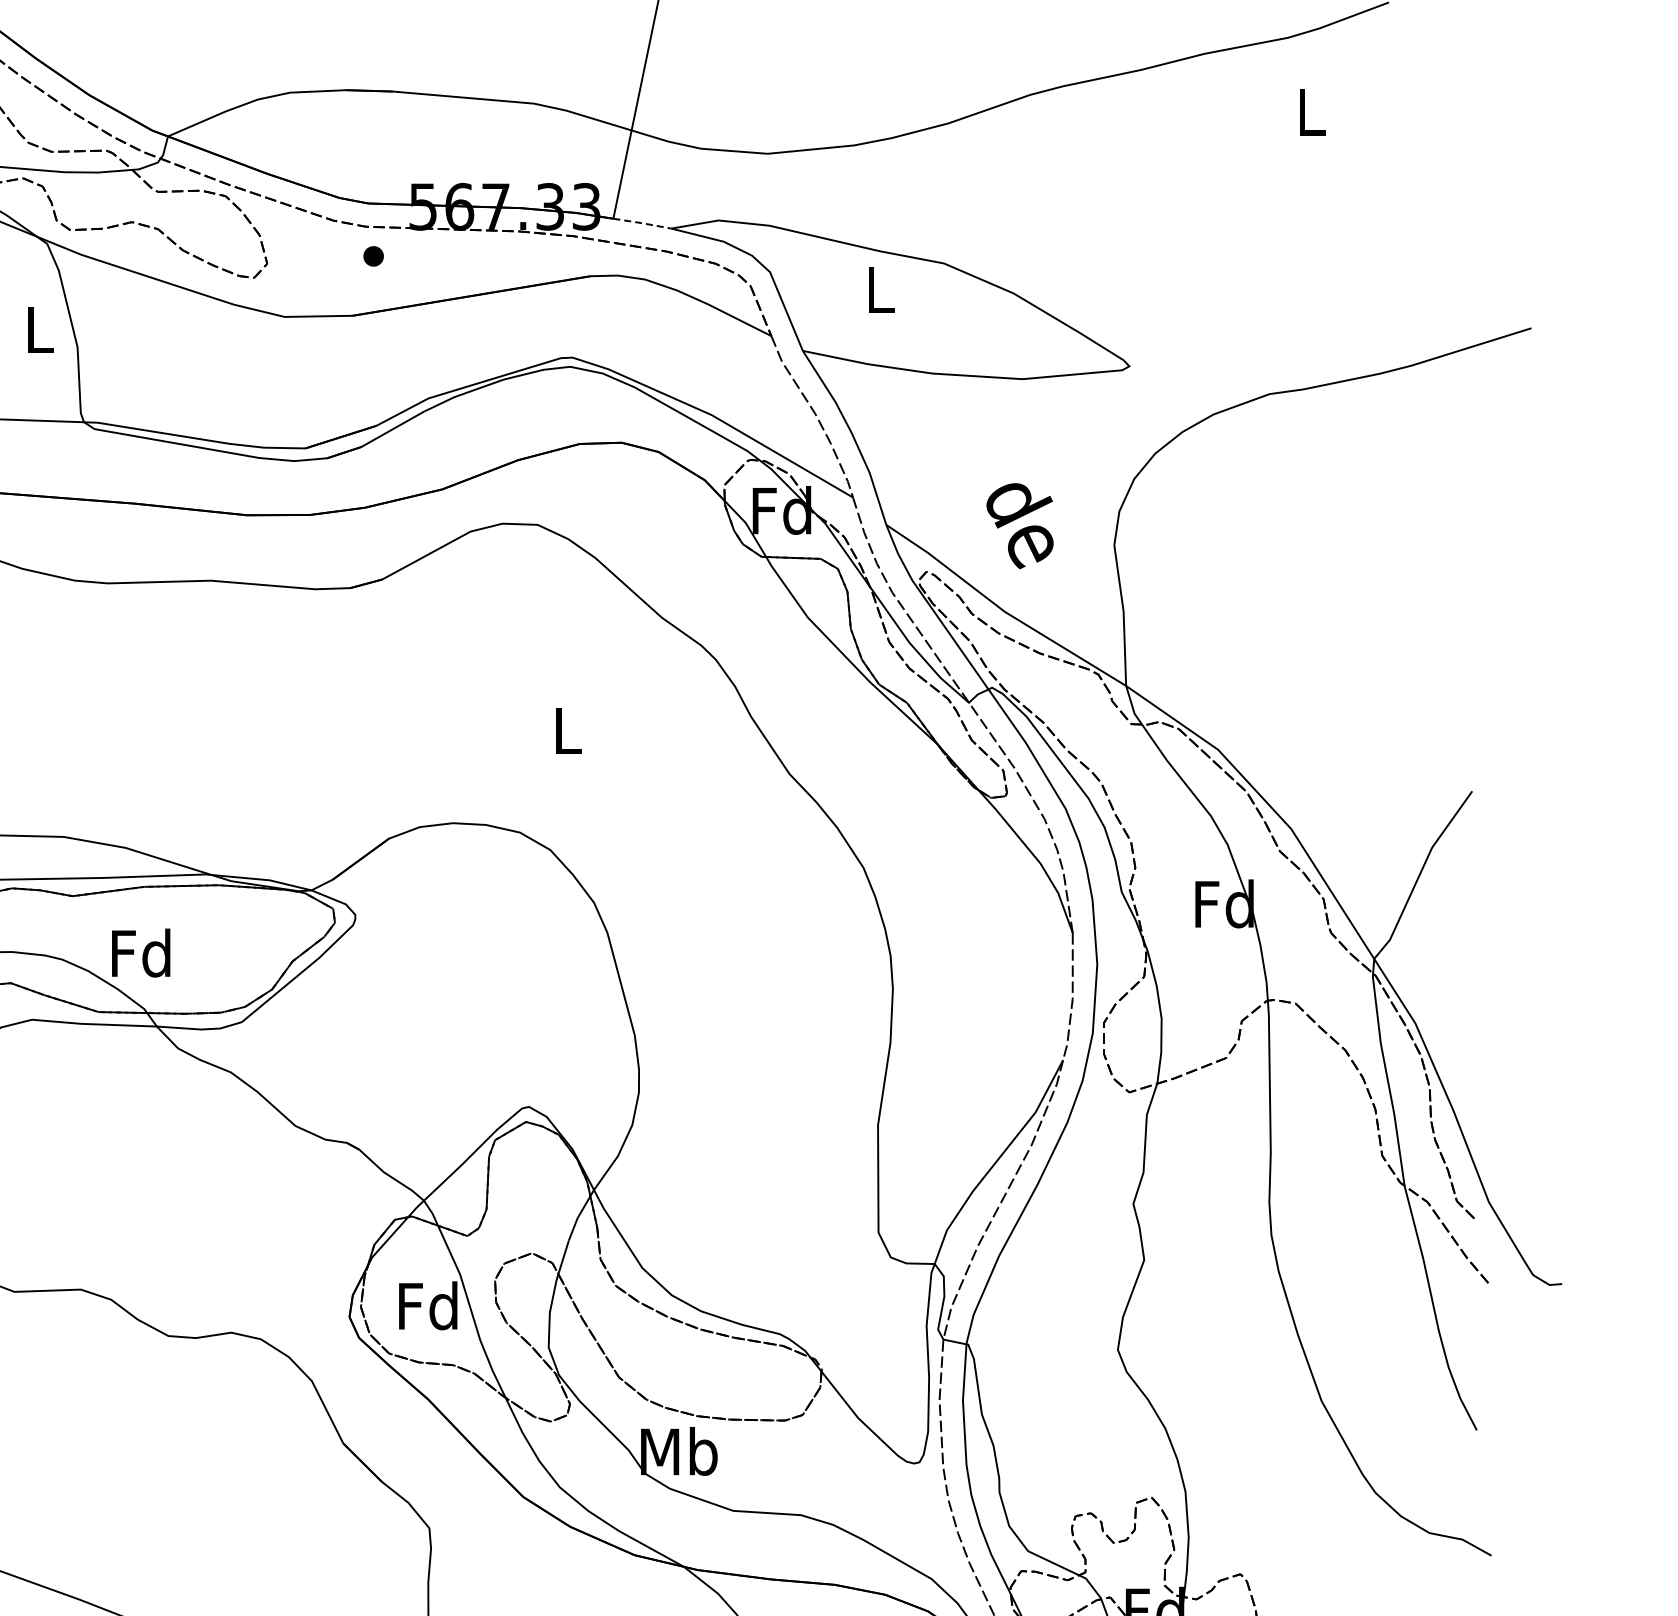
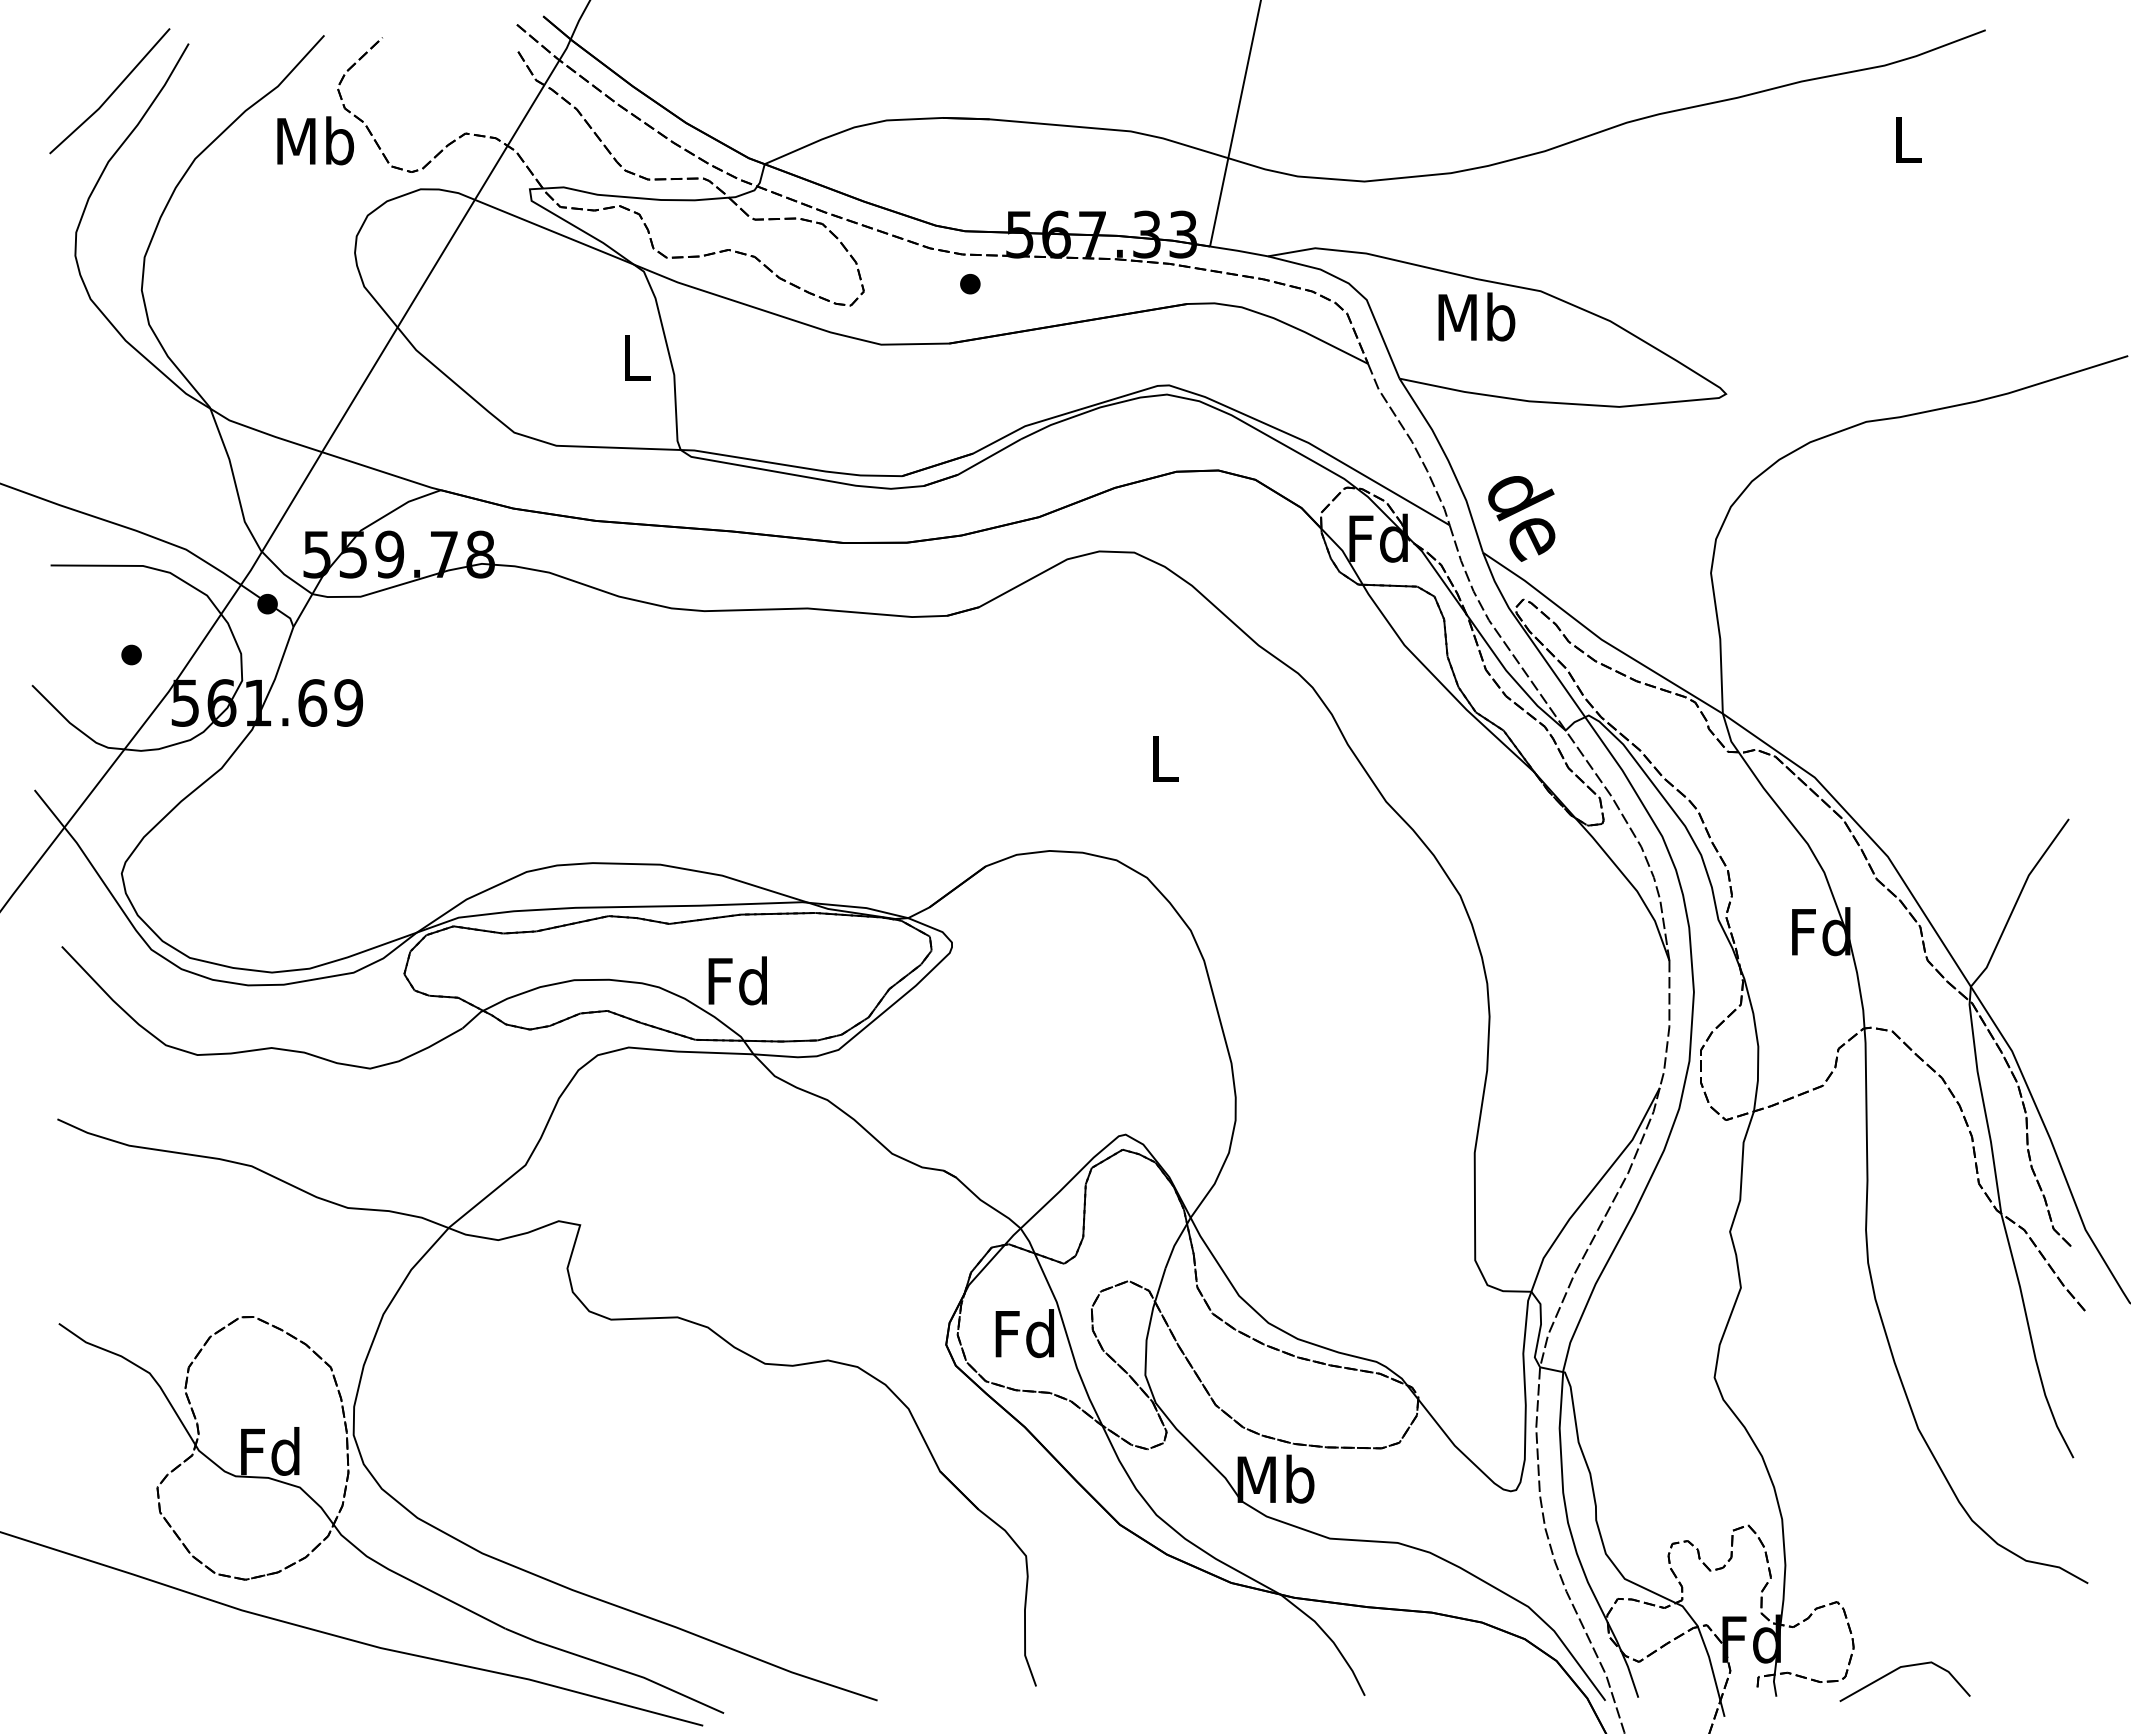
line: (641, 222) -> (1238, 250), dashed -> solid
text: (879, 288) -> (1476, 316), L -> Mb
text: (1019, 525) -> (1521, 518), moved

